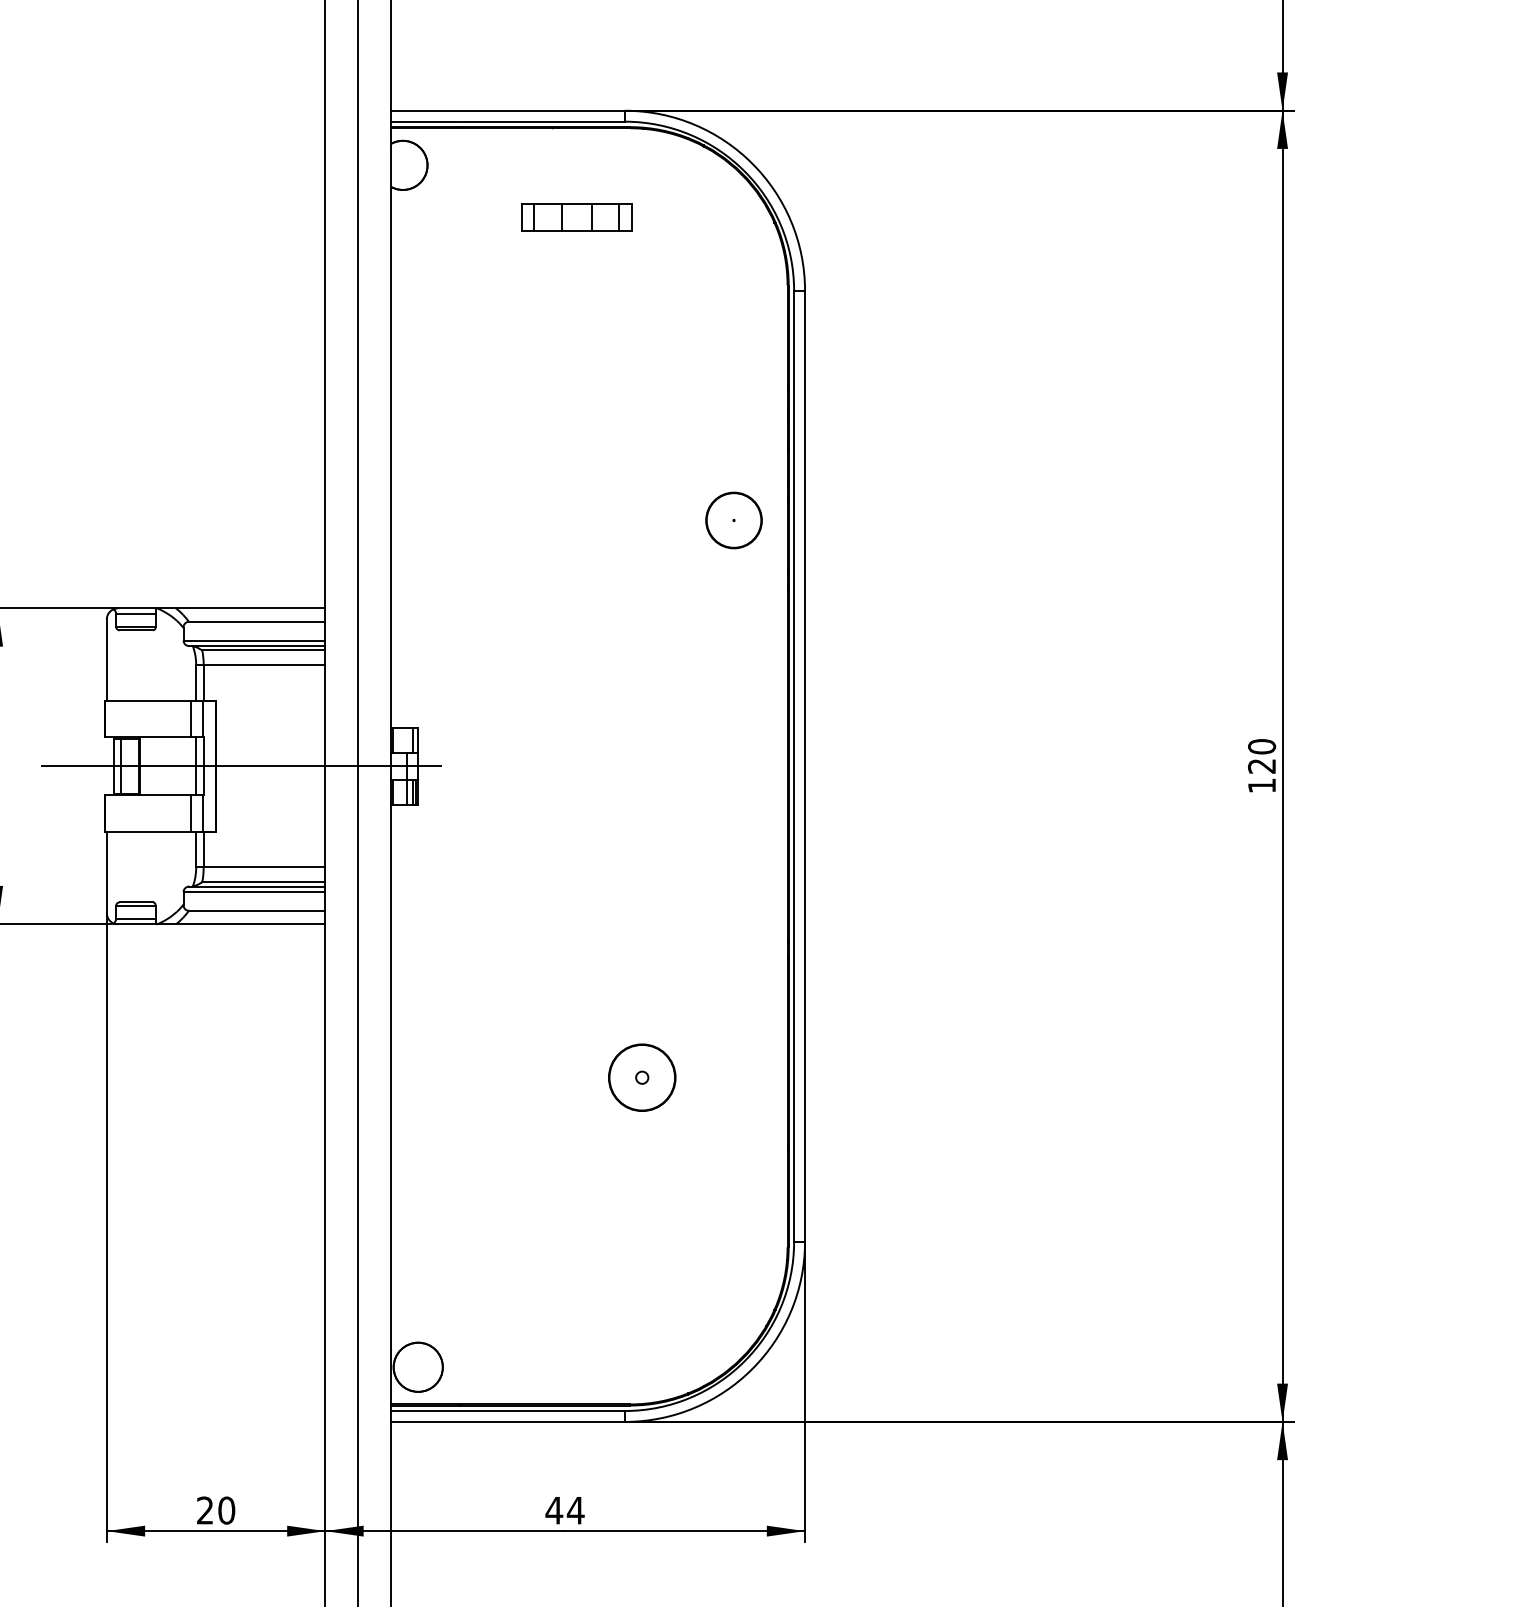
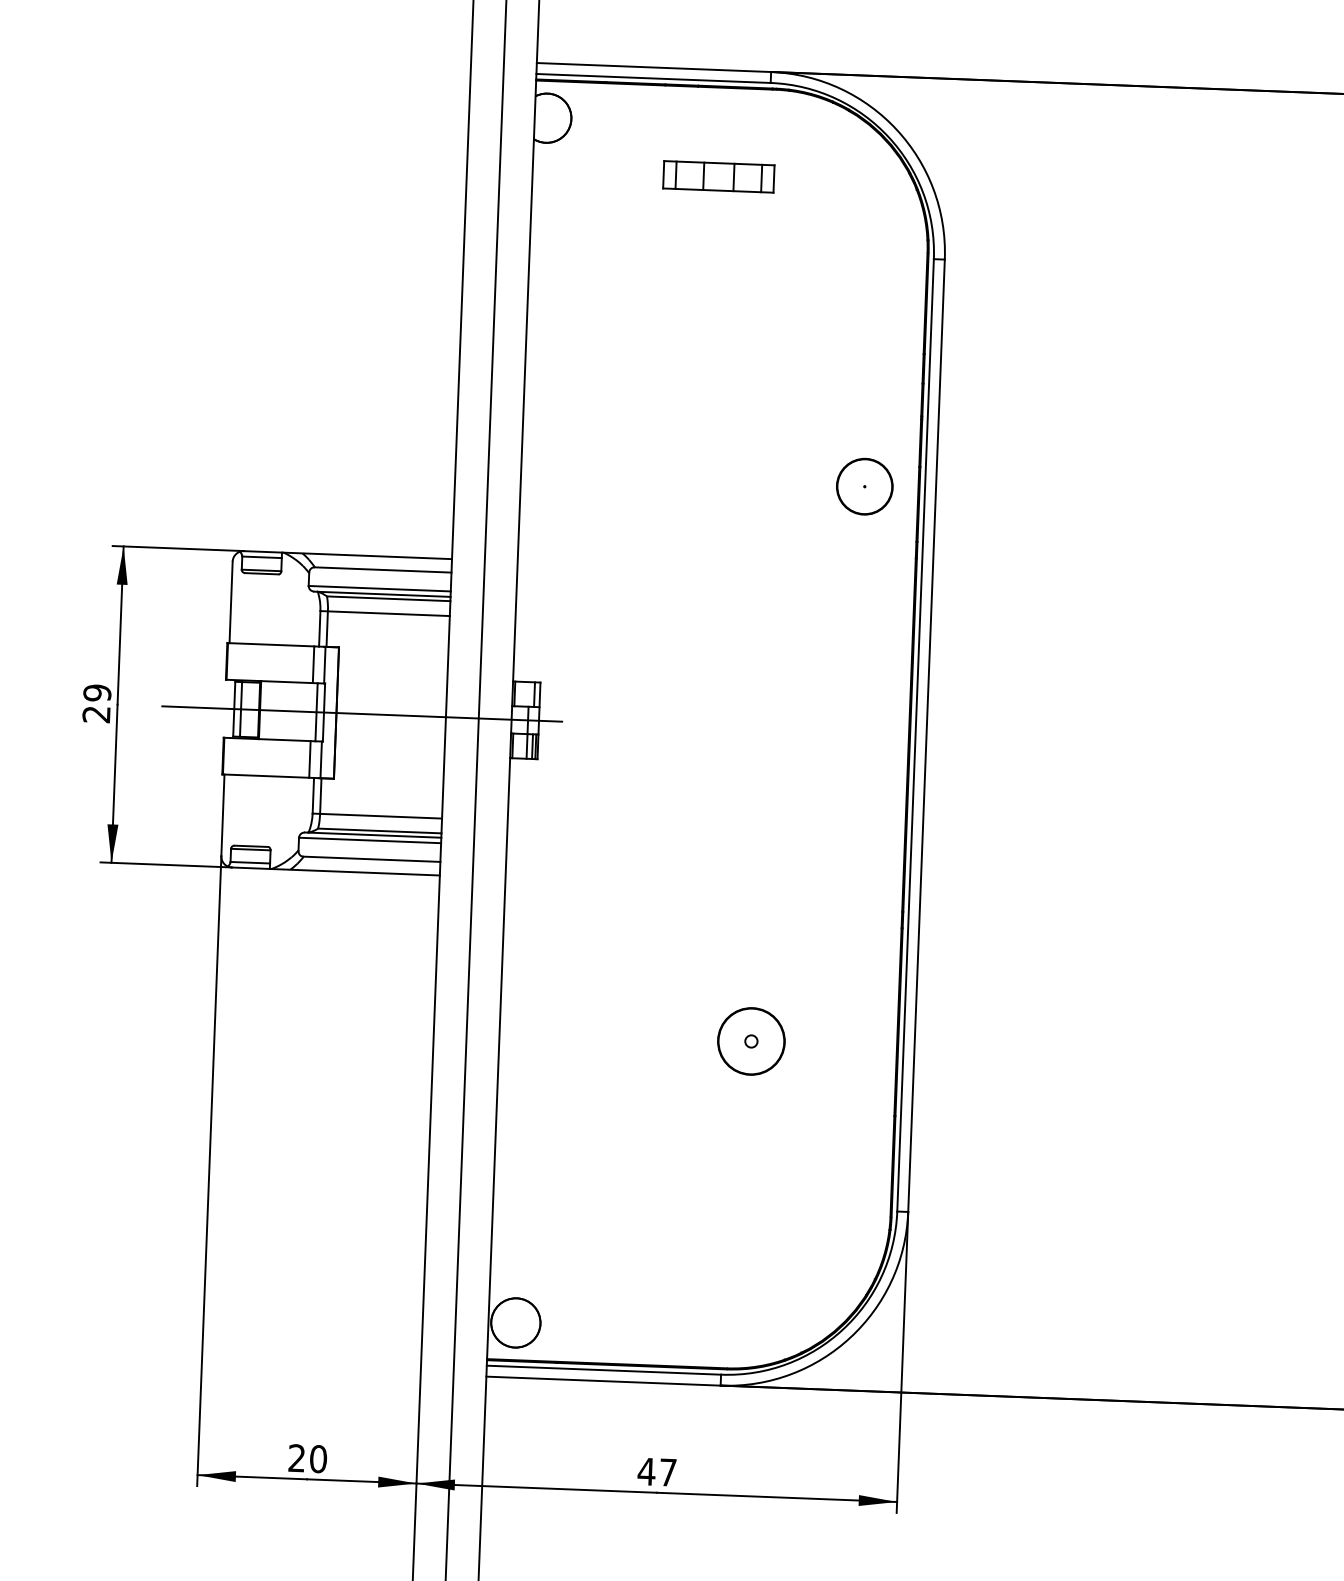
text: (575, 1510) -> (667, 1472), 44 -> 47

